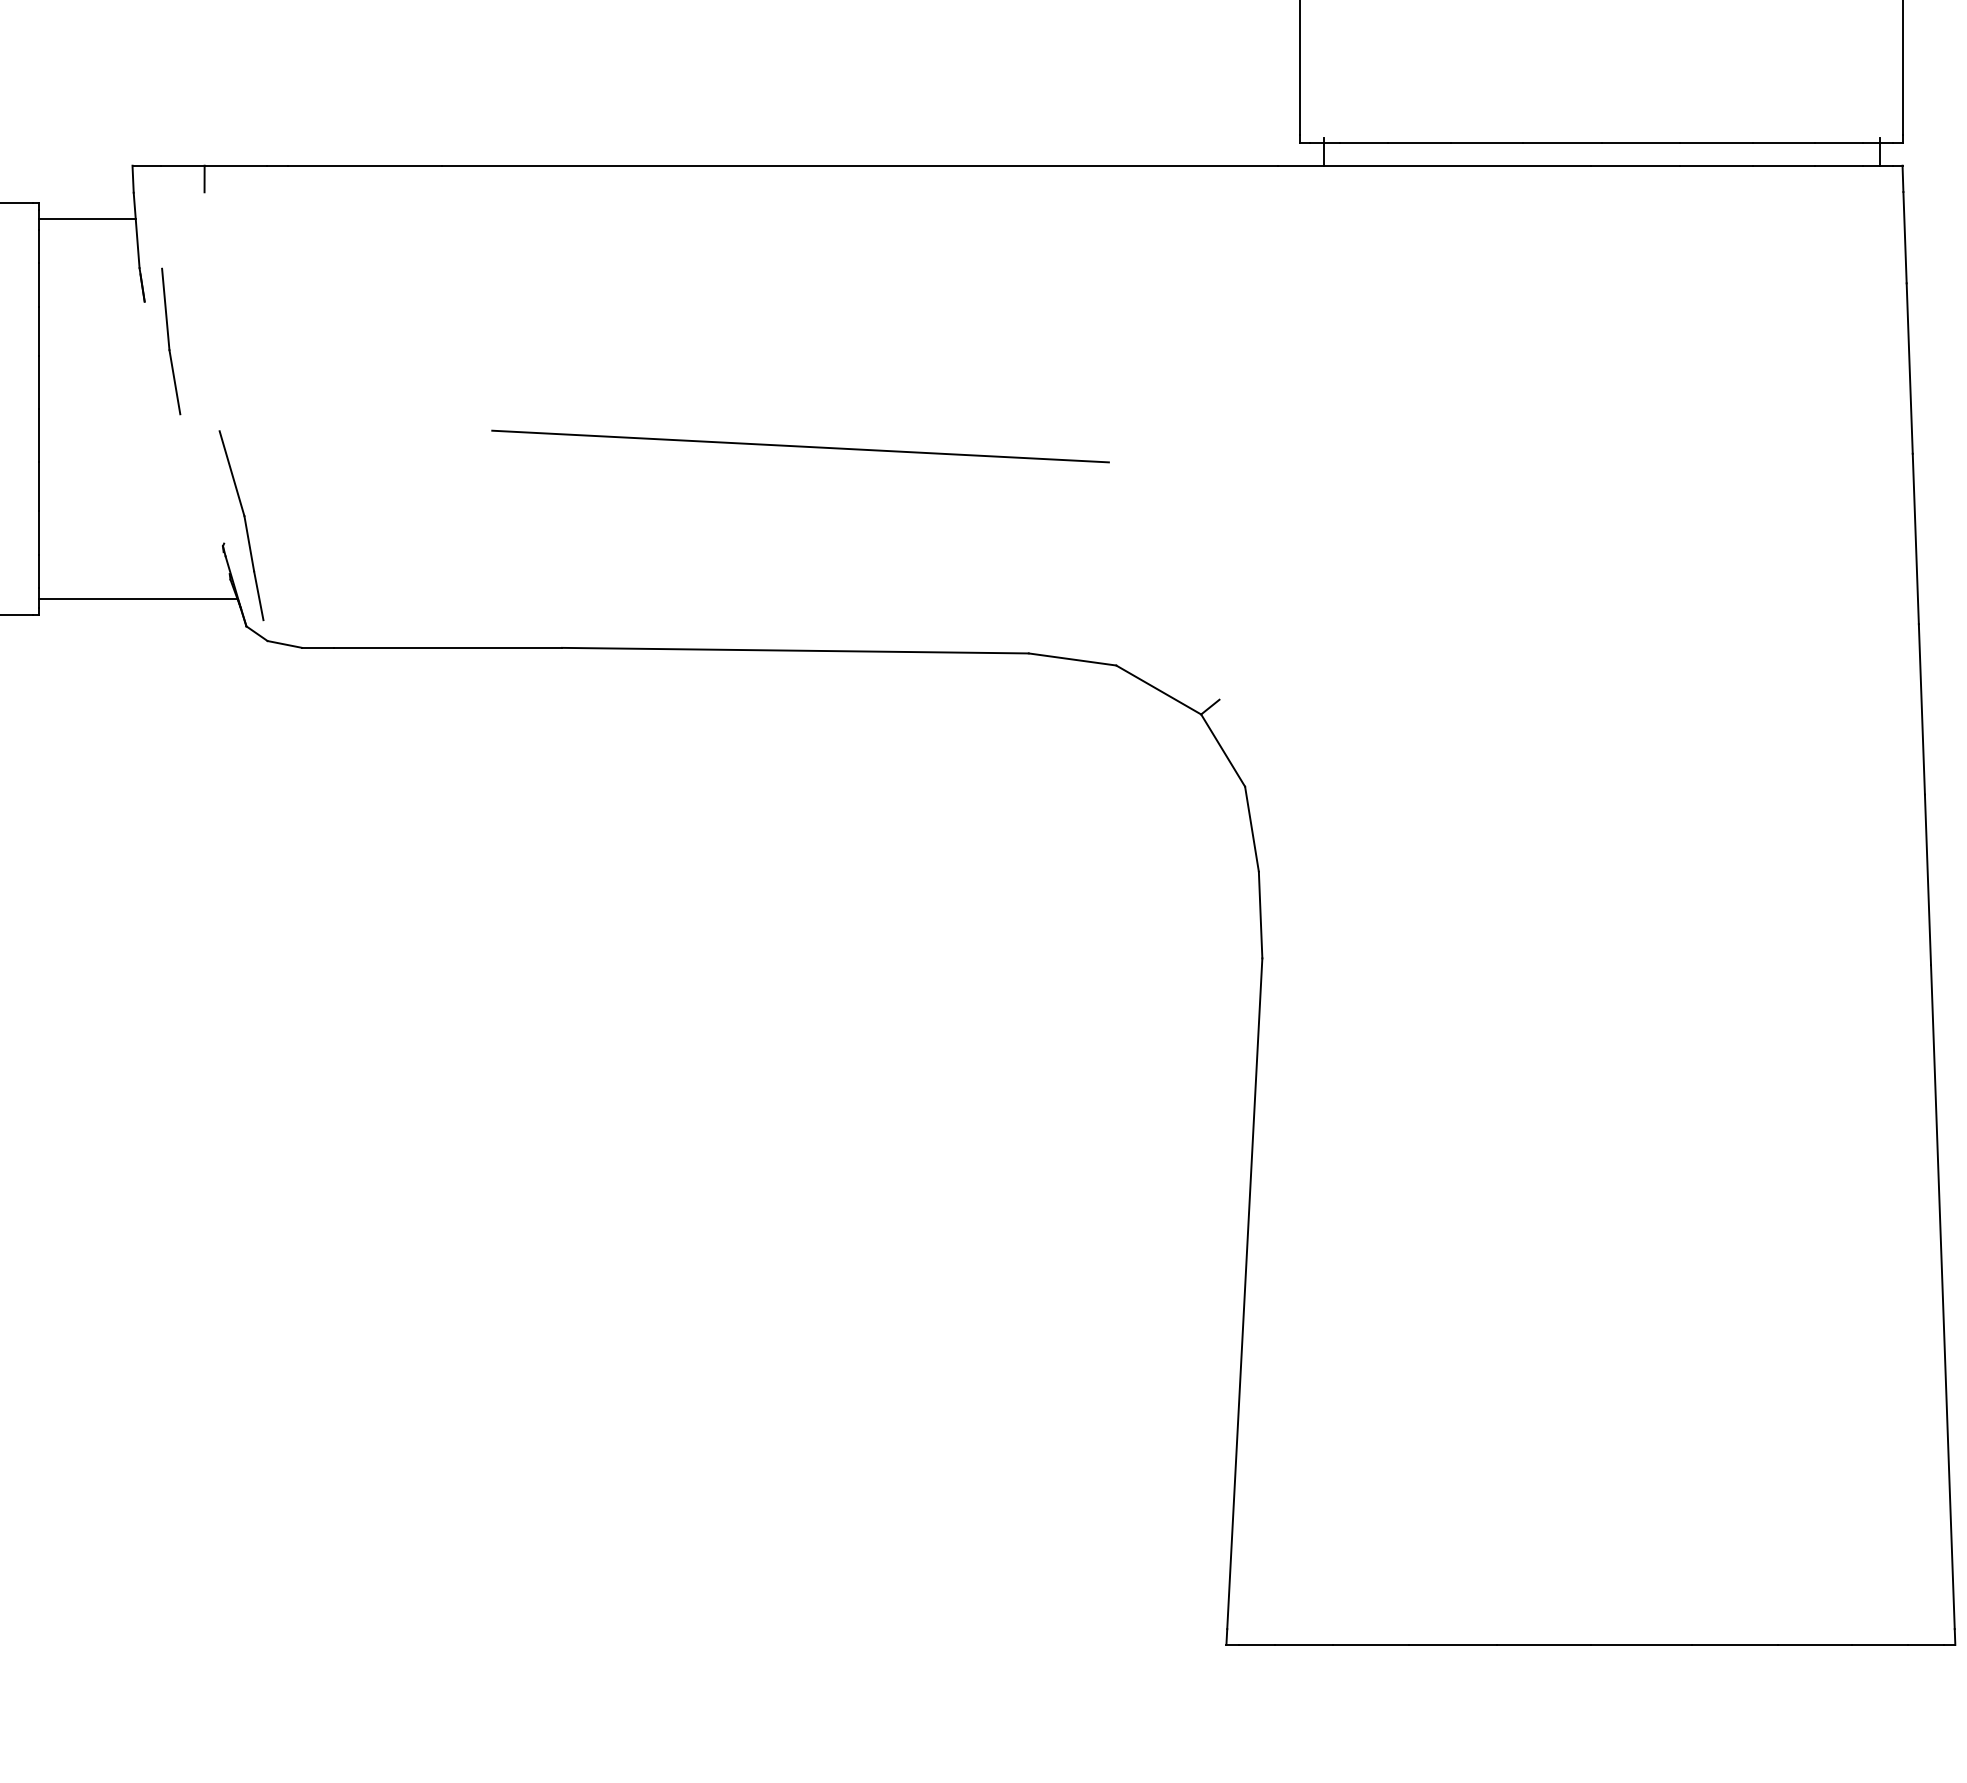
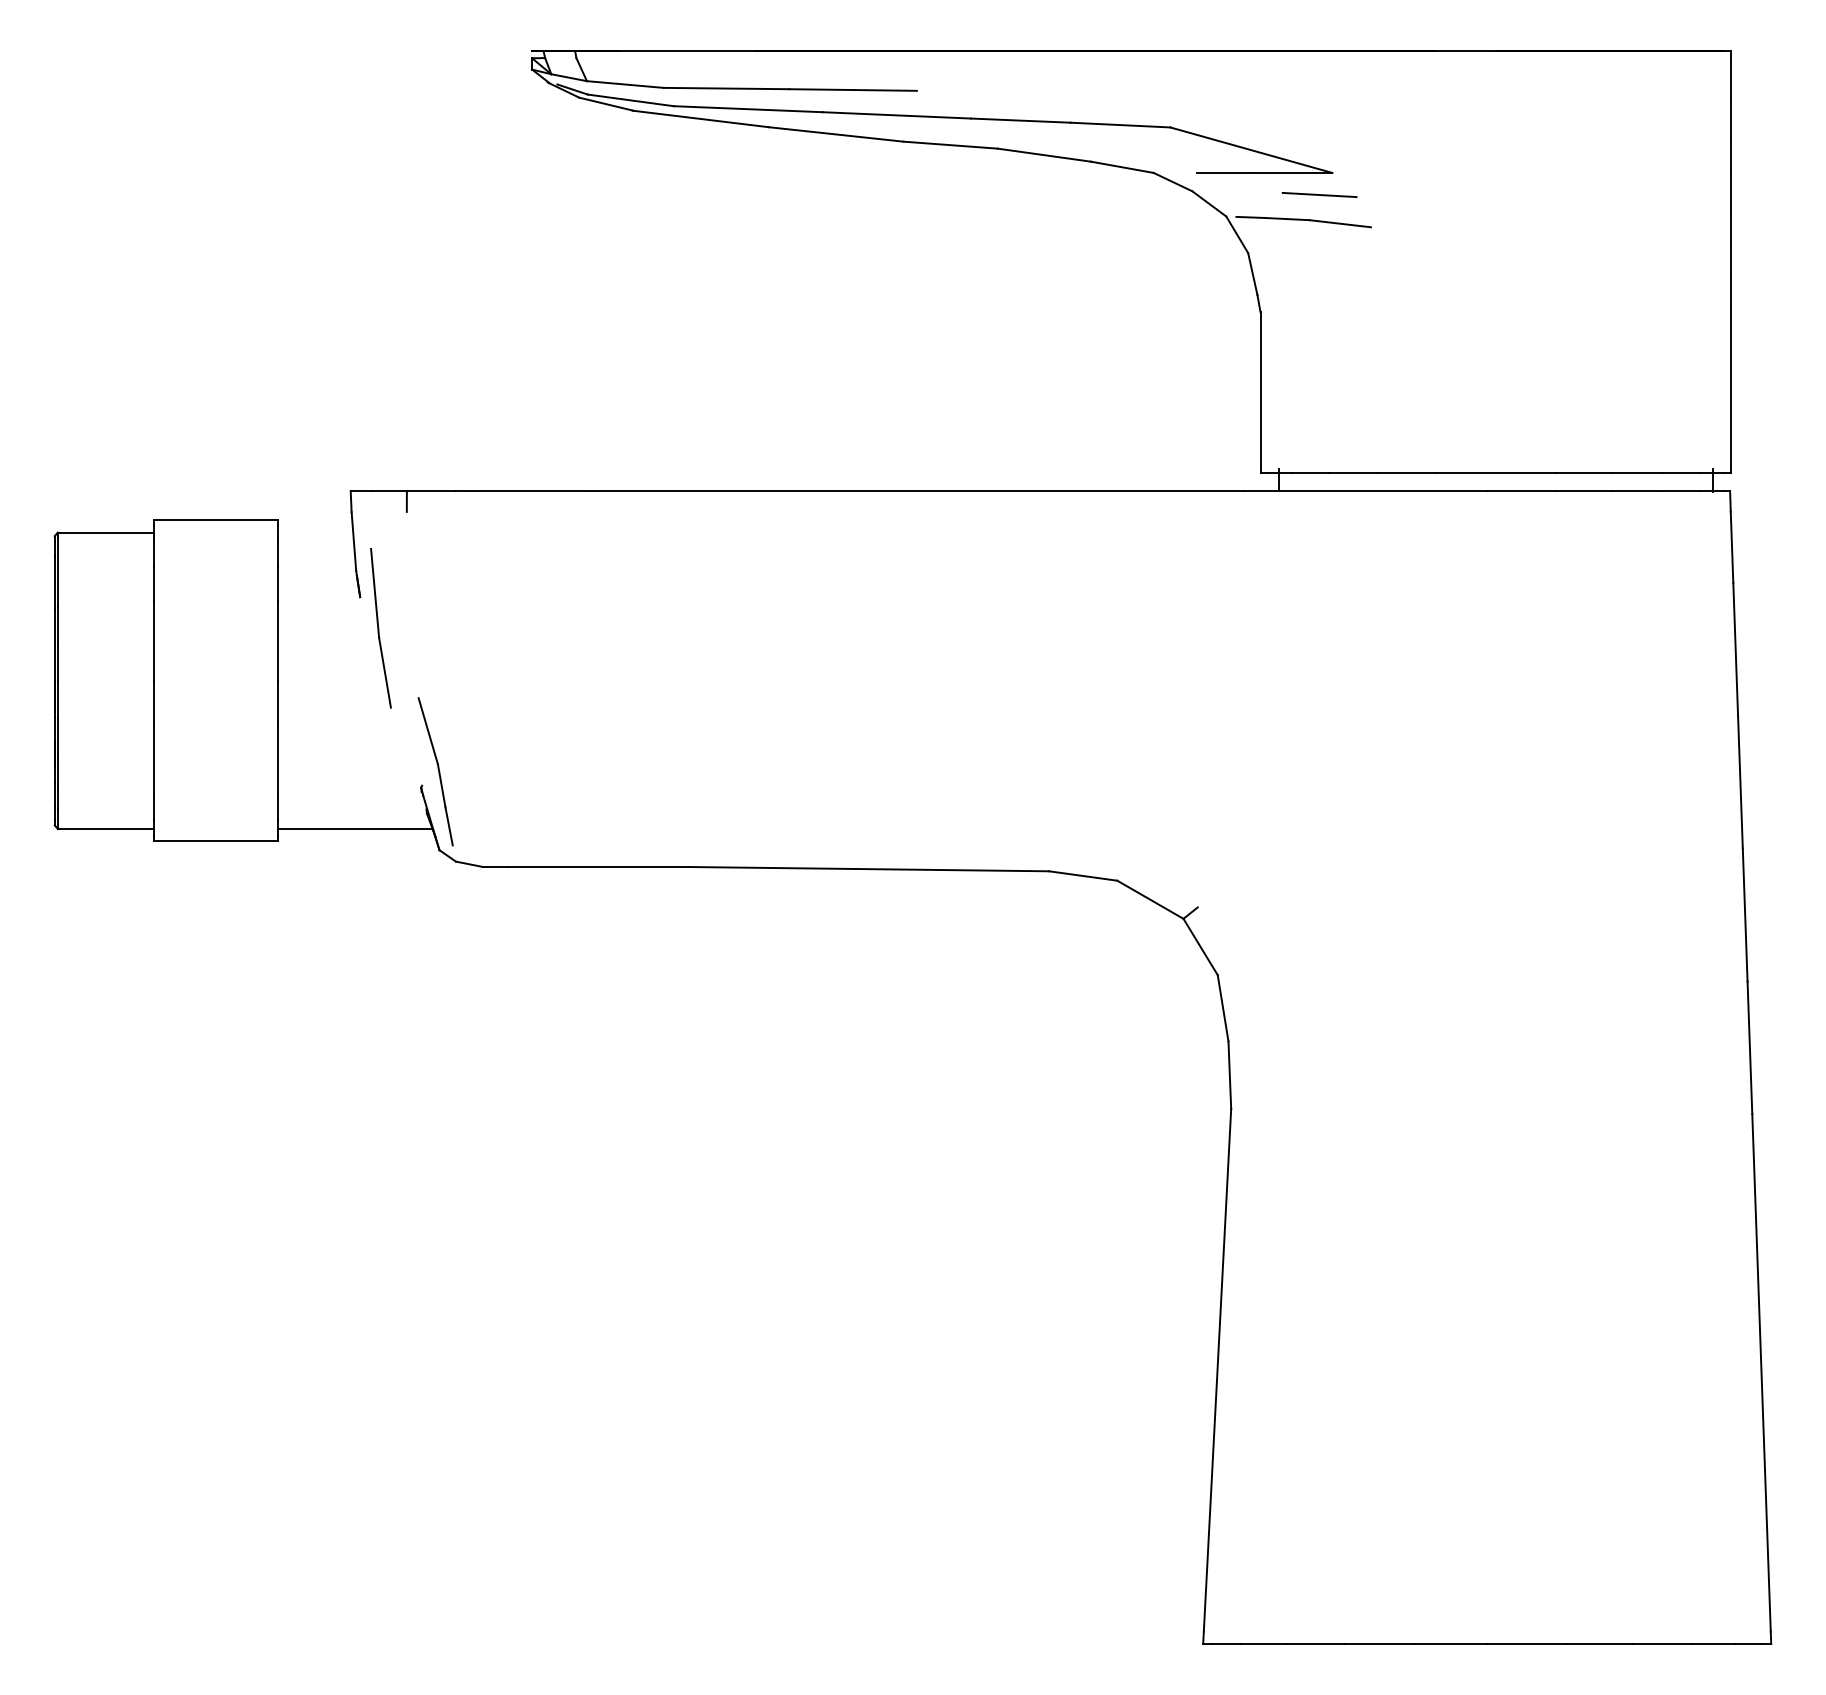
line: (87, 218) -> (315, 532), removed
part: (170, 340) -> (380, 627), size x1.4
line: (800, 445) -> (871, 709), removed

